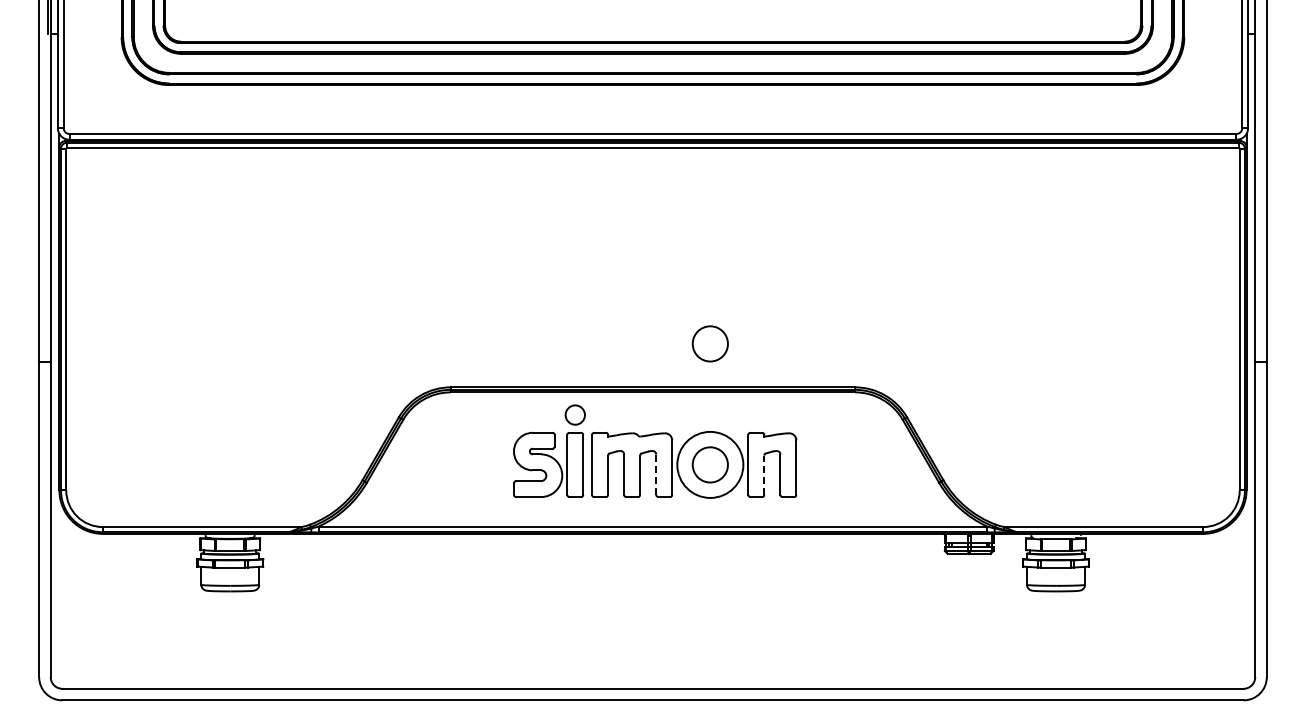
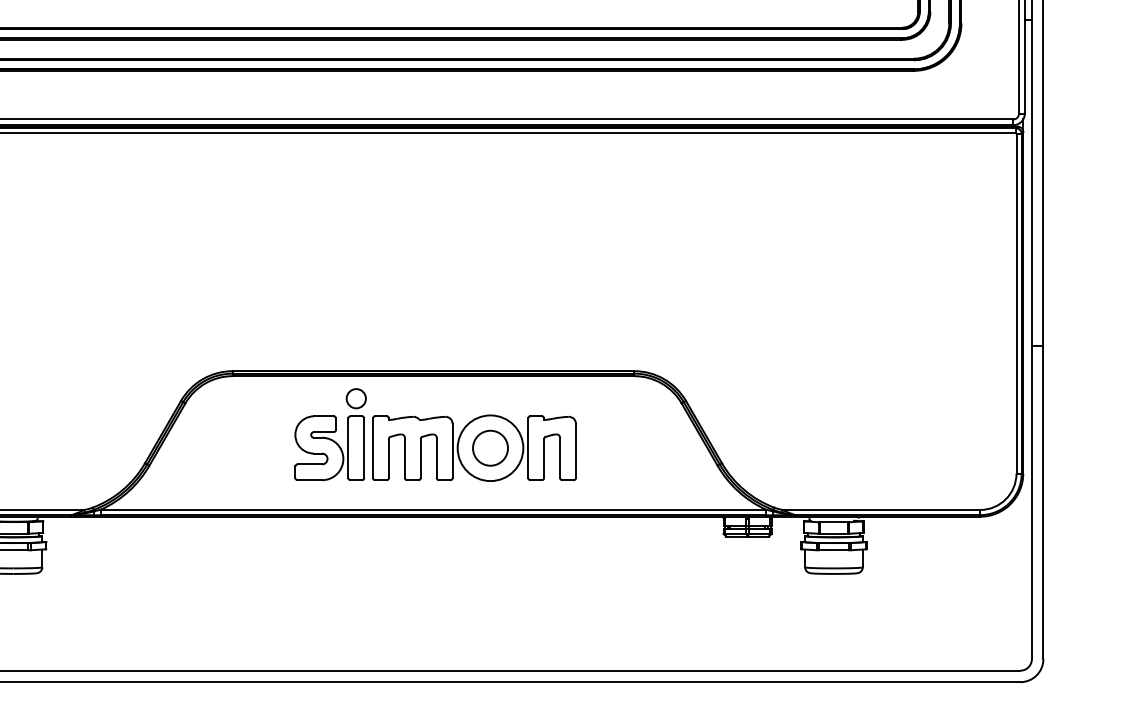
circle: (709, 343) -> (489, 327), removed
line: (656, 475) -> (437, 458), dashed -> solid
line: (764, 475) -> (544, 458), dashed -> solid

